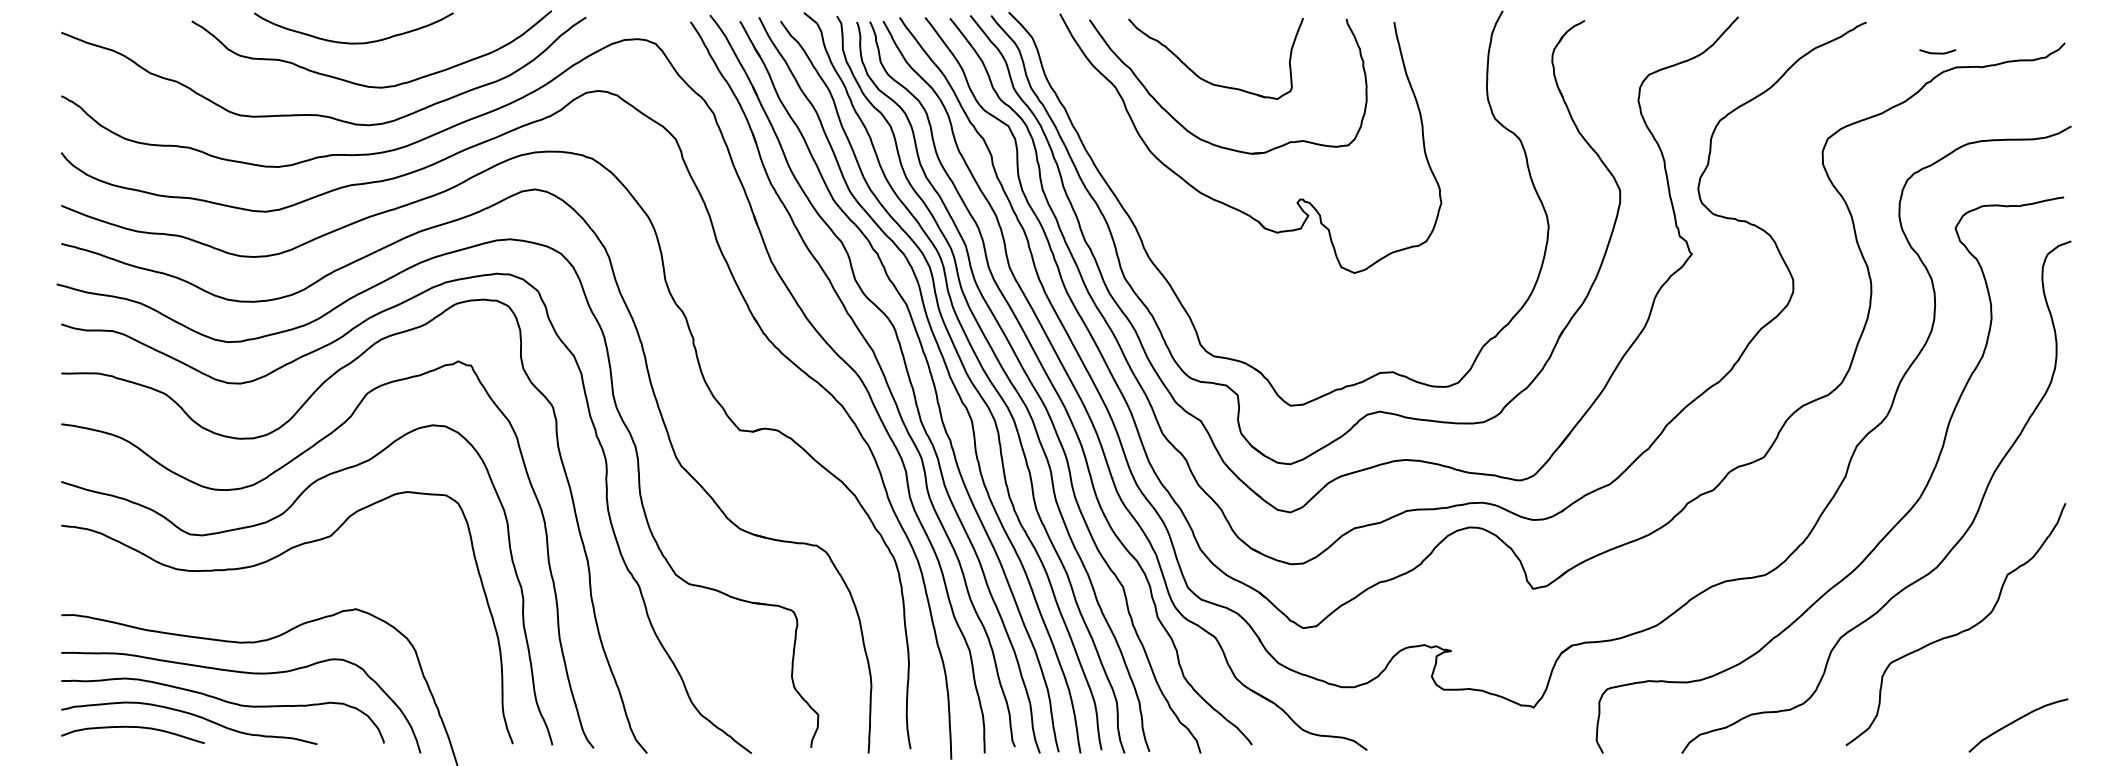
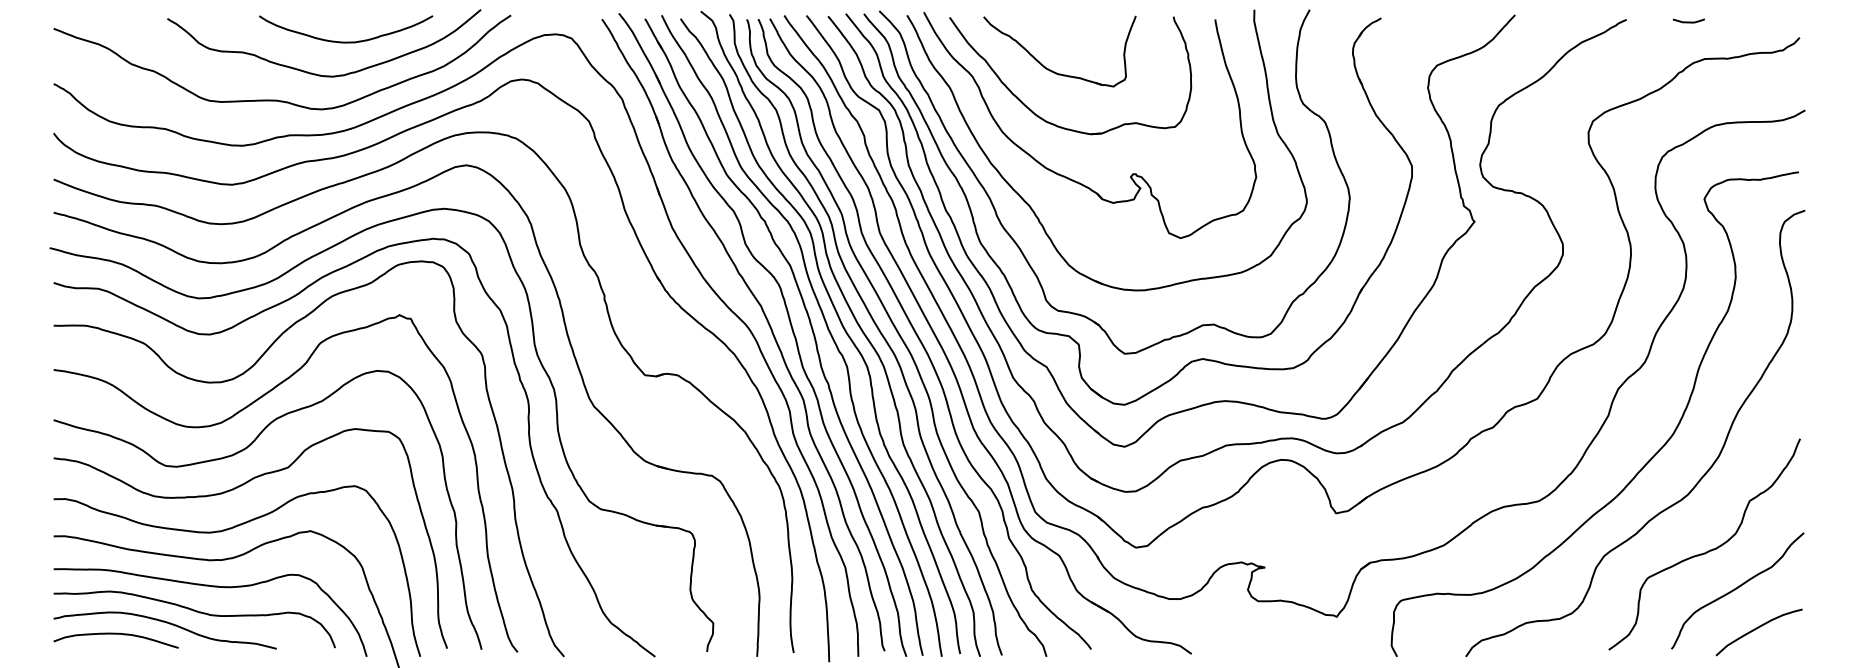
curve: (353, 42) -> (345, 41), moved
curve: (1937, 52) -> (1688, 21), moved
part: (1181, 234) -> (1029, 204), added
curve: (257, 609) -> (224, 531), added
curve: (1992, 676) -> (1736, 589), added

